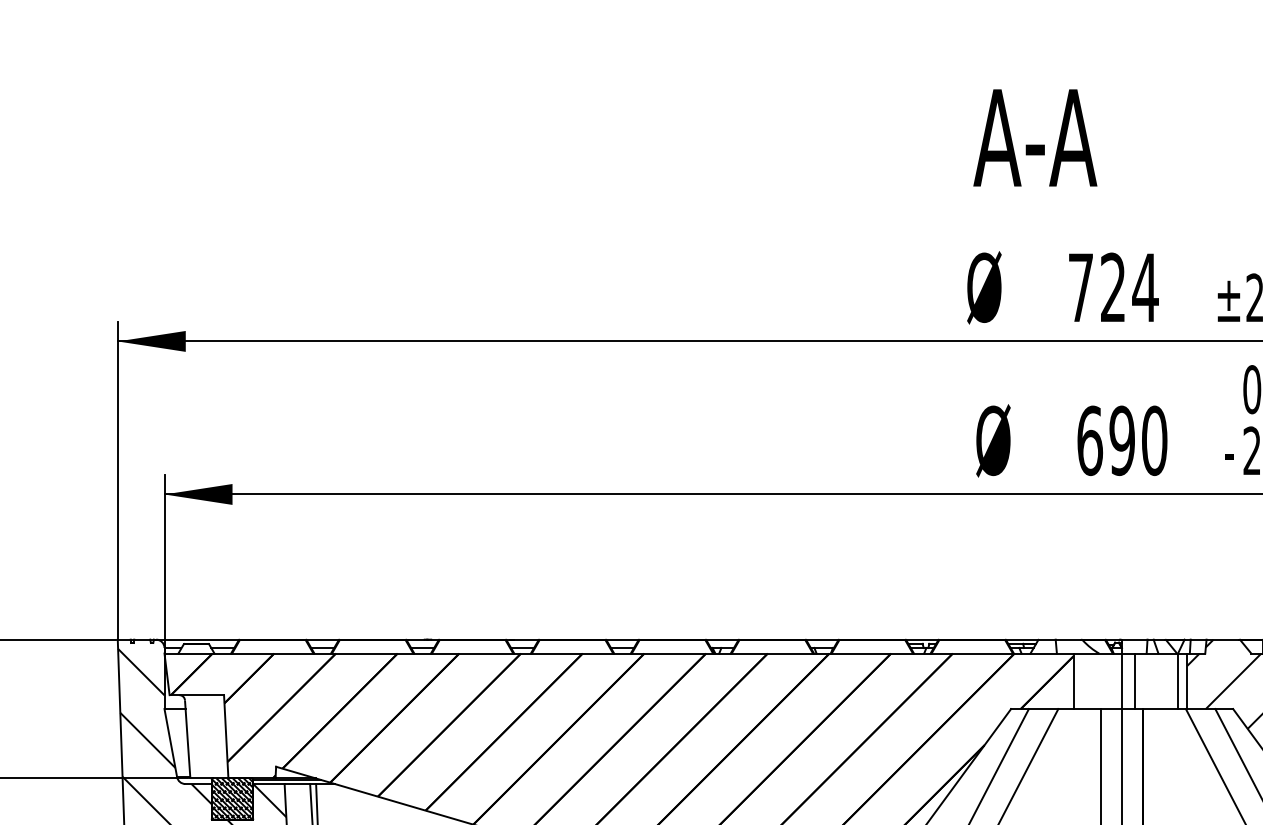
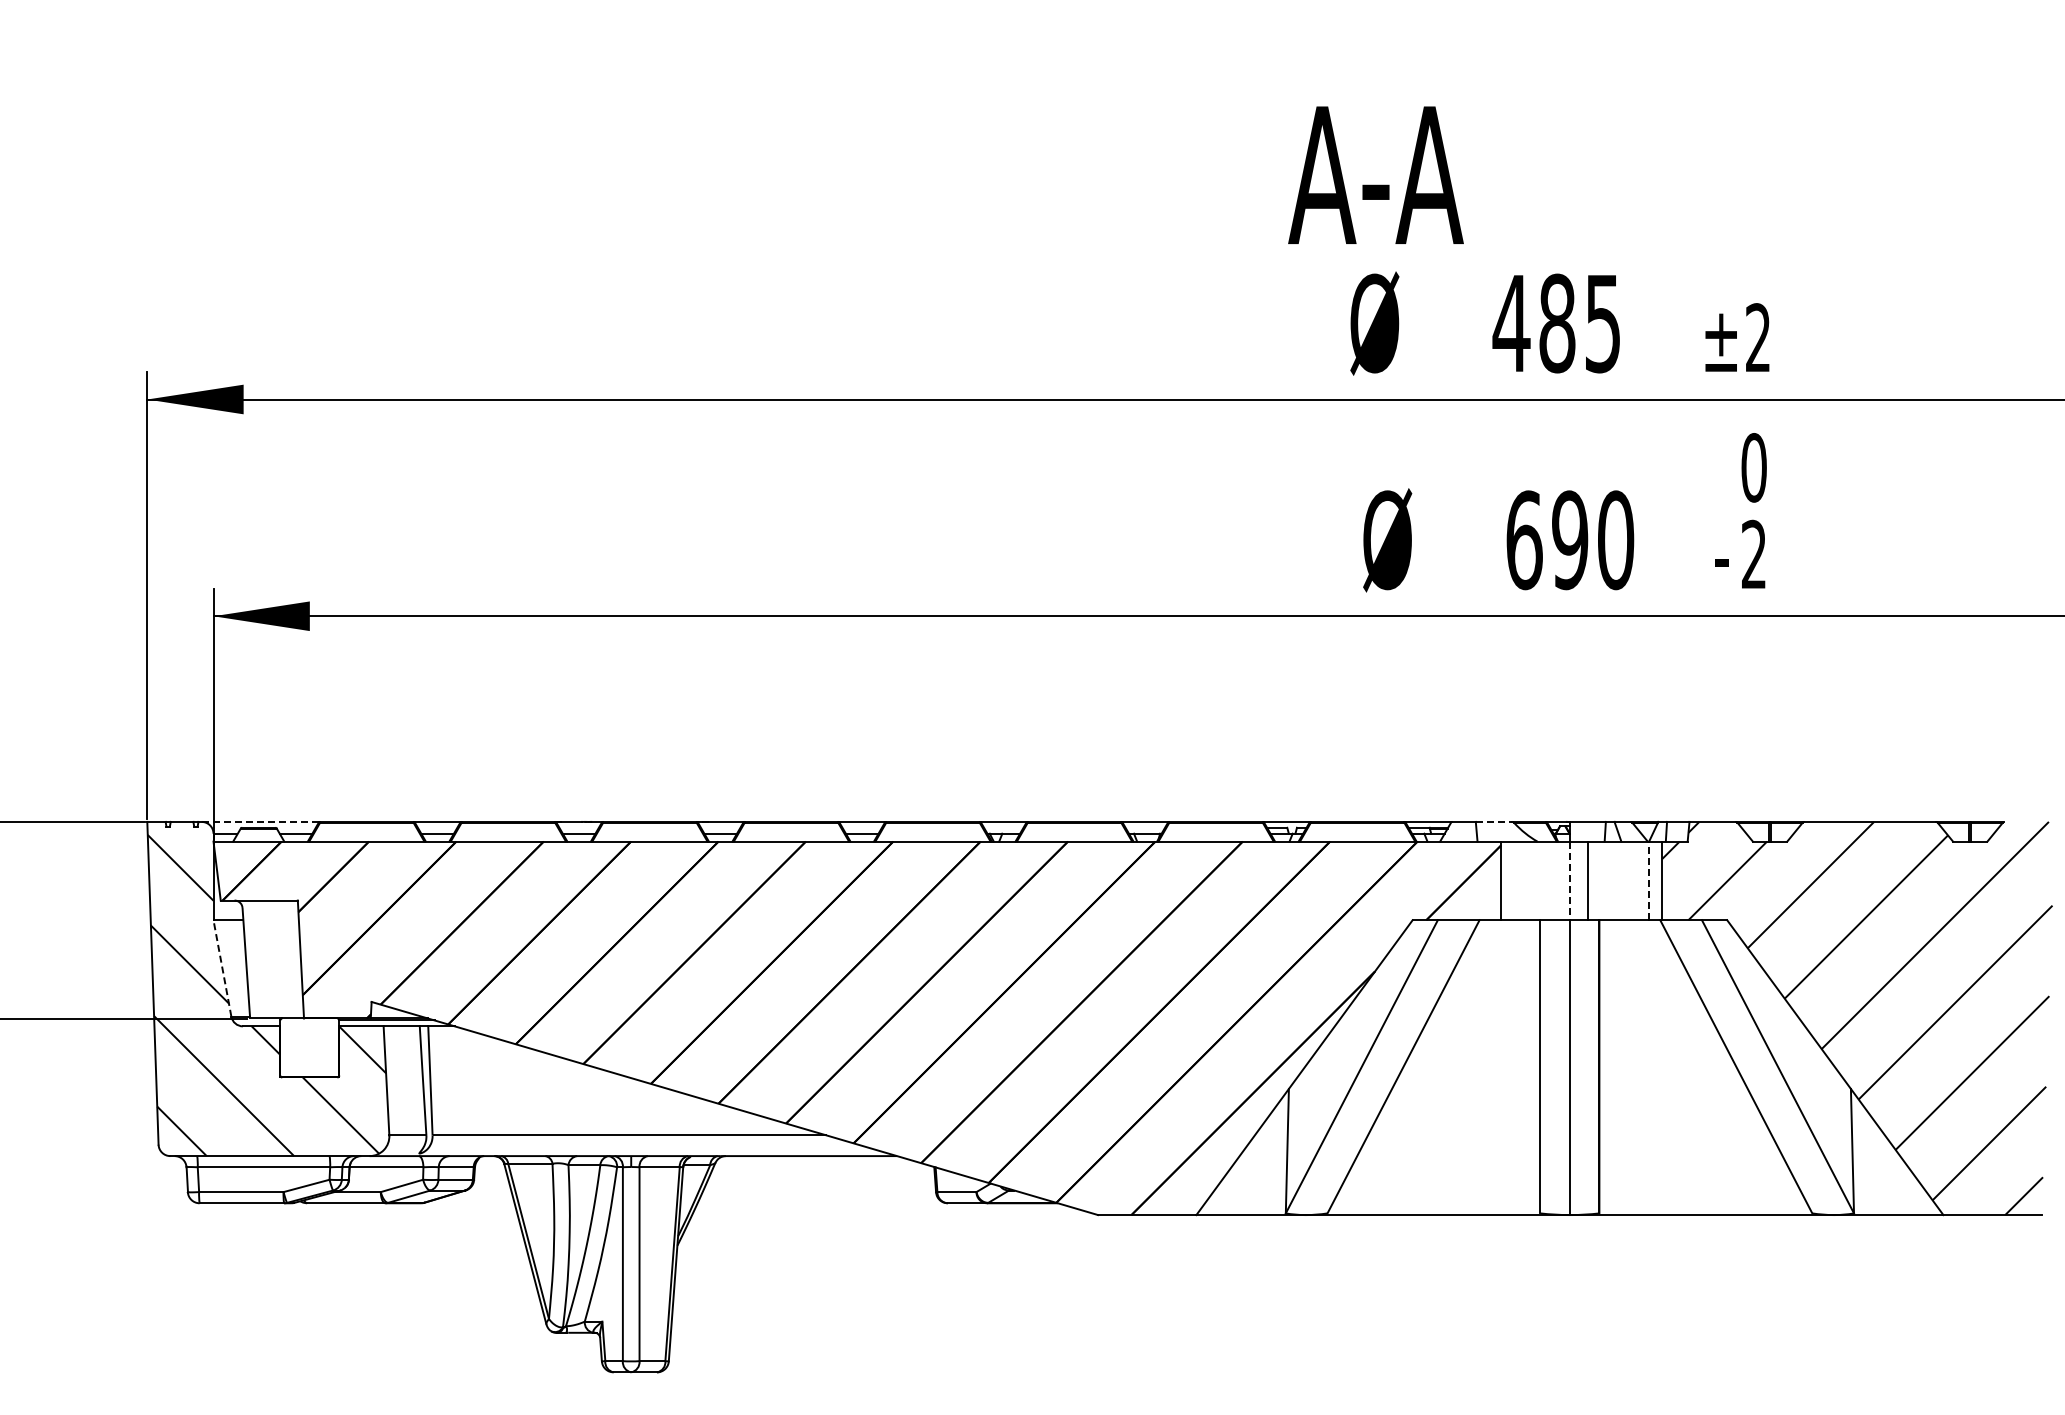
text: (1035, 137) -> (1375, 174), moved
text: (1113, 287) -> (1557, 323), 724 -> 485
line: (198, 639) -> (261, 821), solid -> dashed
line: (1068, 639) -> (1494, 821), solid -> dashed
line: (1121, 681) -> (1569, 881), solid -> dashed
line: (1178, 681) -> (1649, 880), solid -> dashed
line: (170, 742) -> (222, 967), solid -> dashed
hatch: (232, 798) -> (309, 1047), removed

